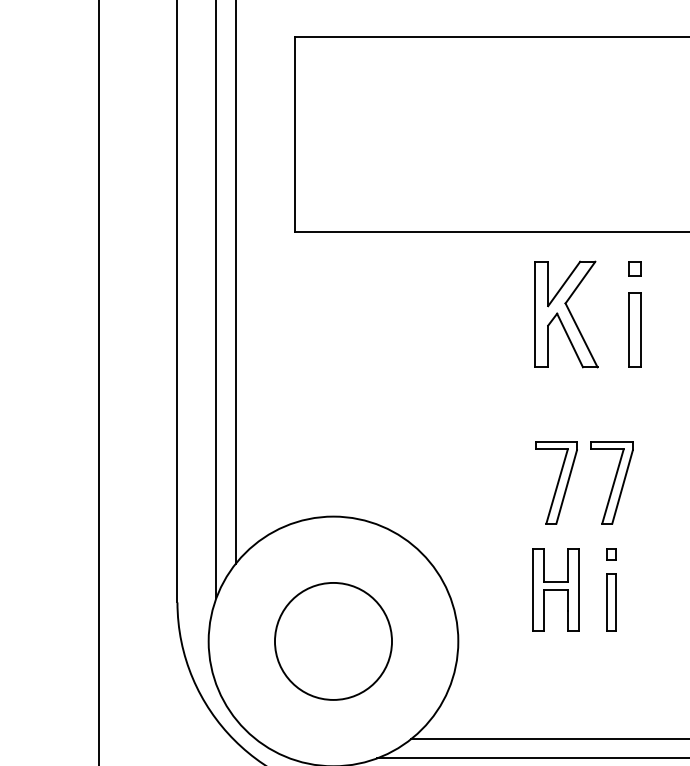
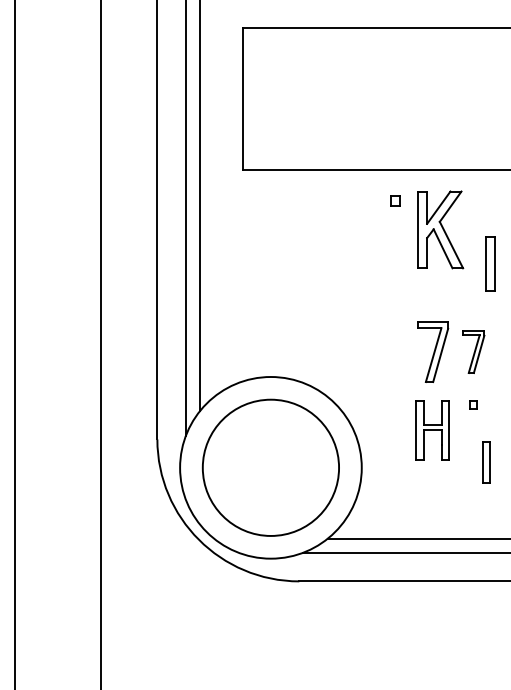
part: (635, 268) -> (395, 200), moved
part: (635, 329) -> (490, 263), moved
part: (611, 481) -> (473, 351), size x0.7
part: (611, 602) -> (486, 462), moved
circle: (332, 640) -> (270, 467), size x1.6

